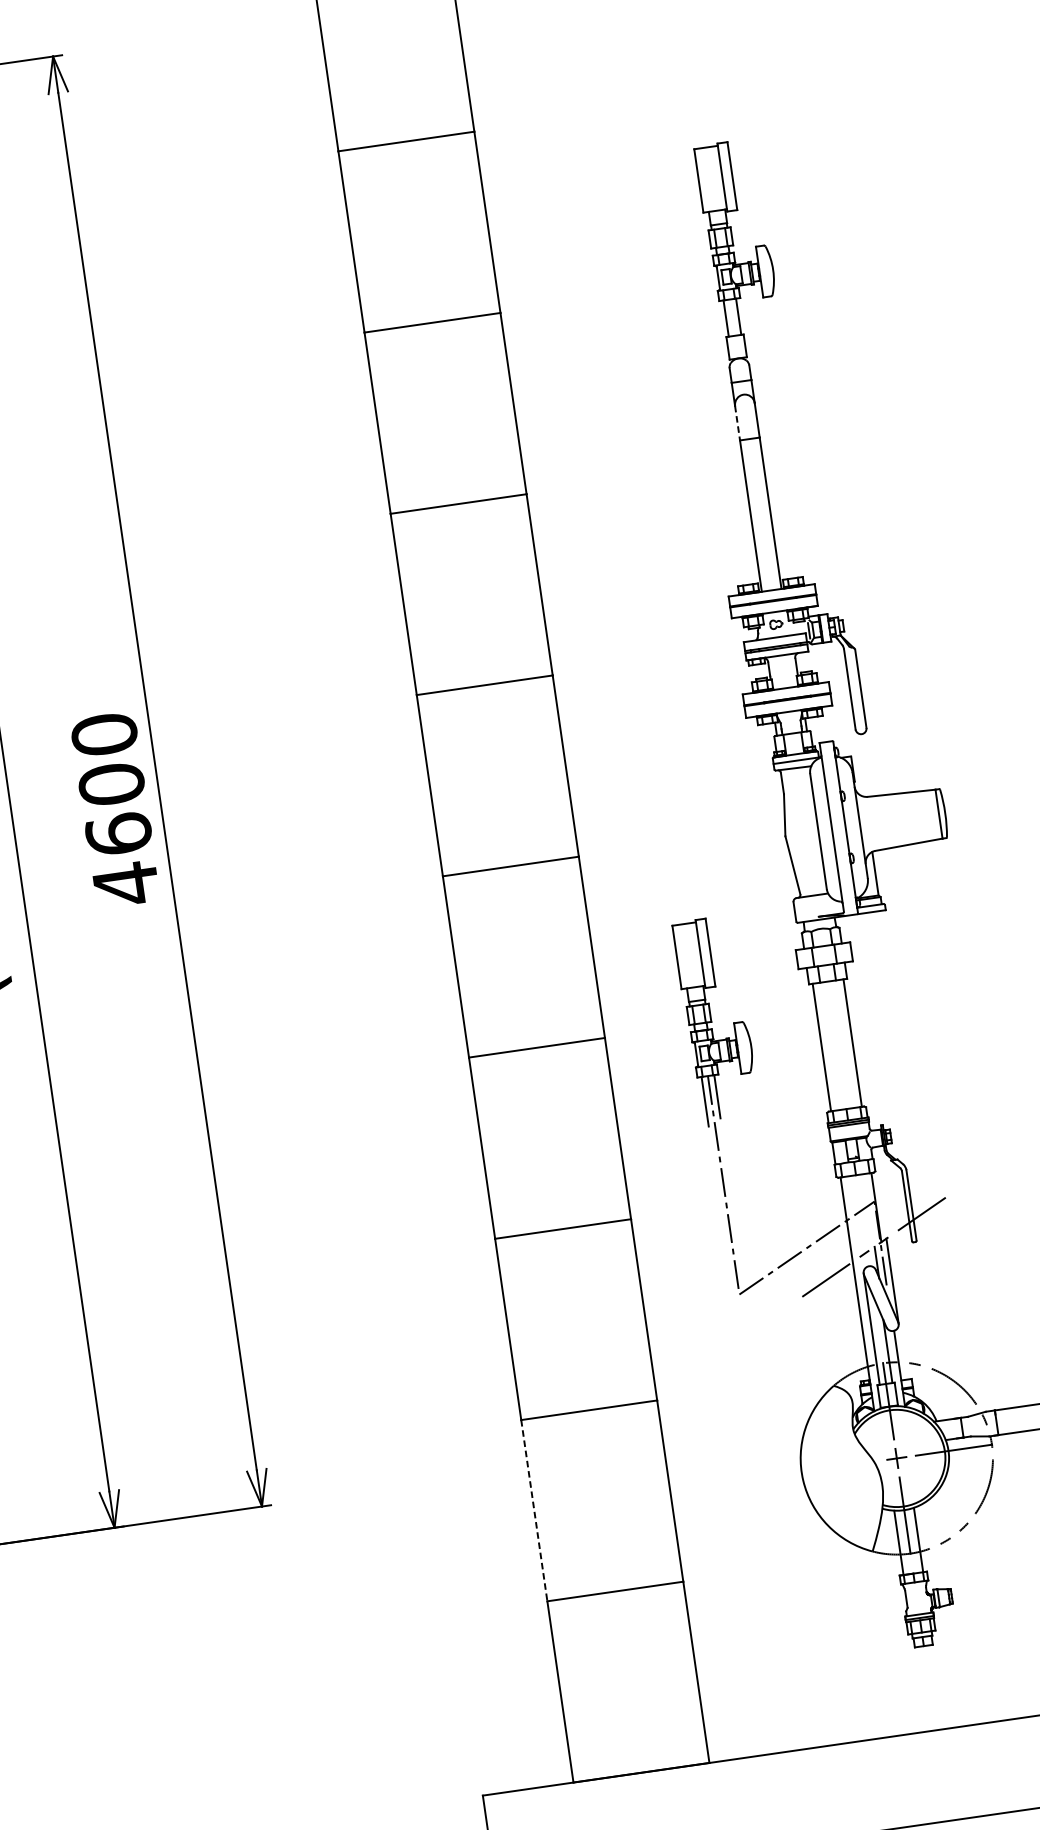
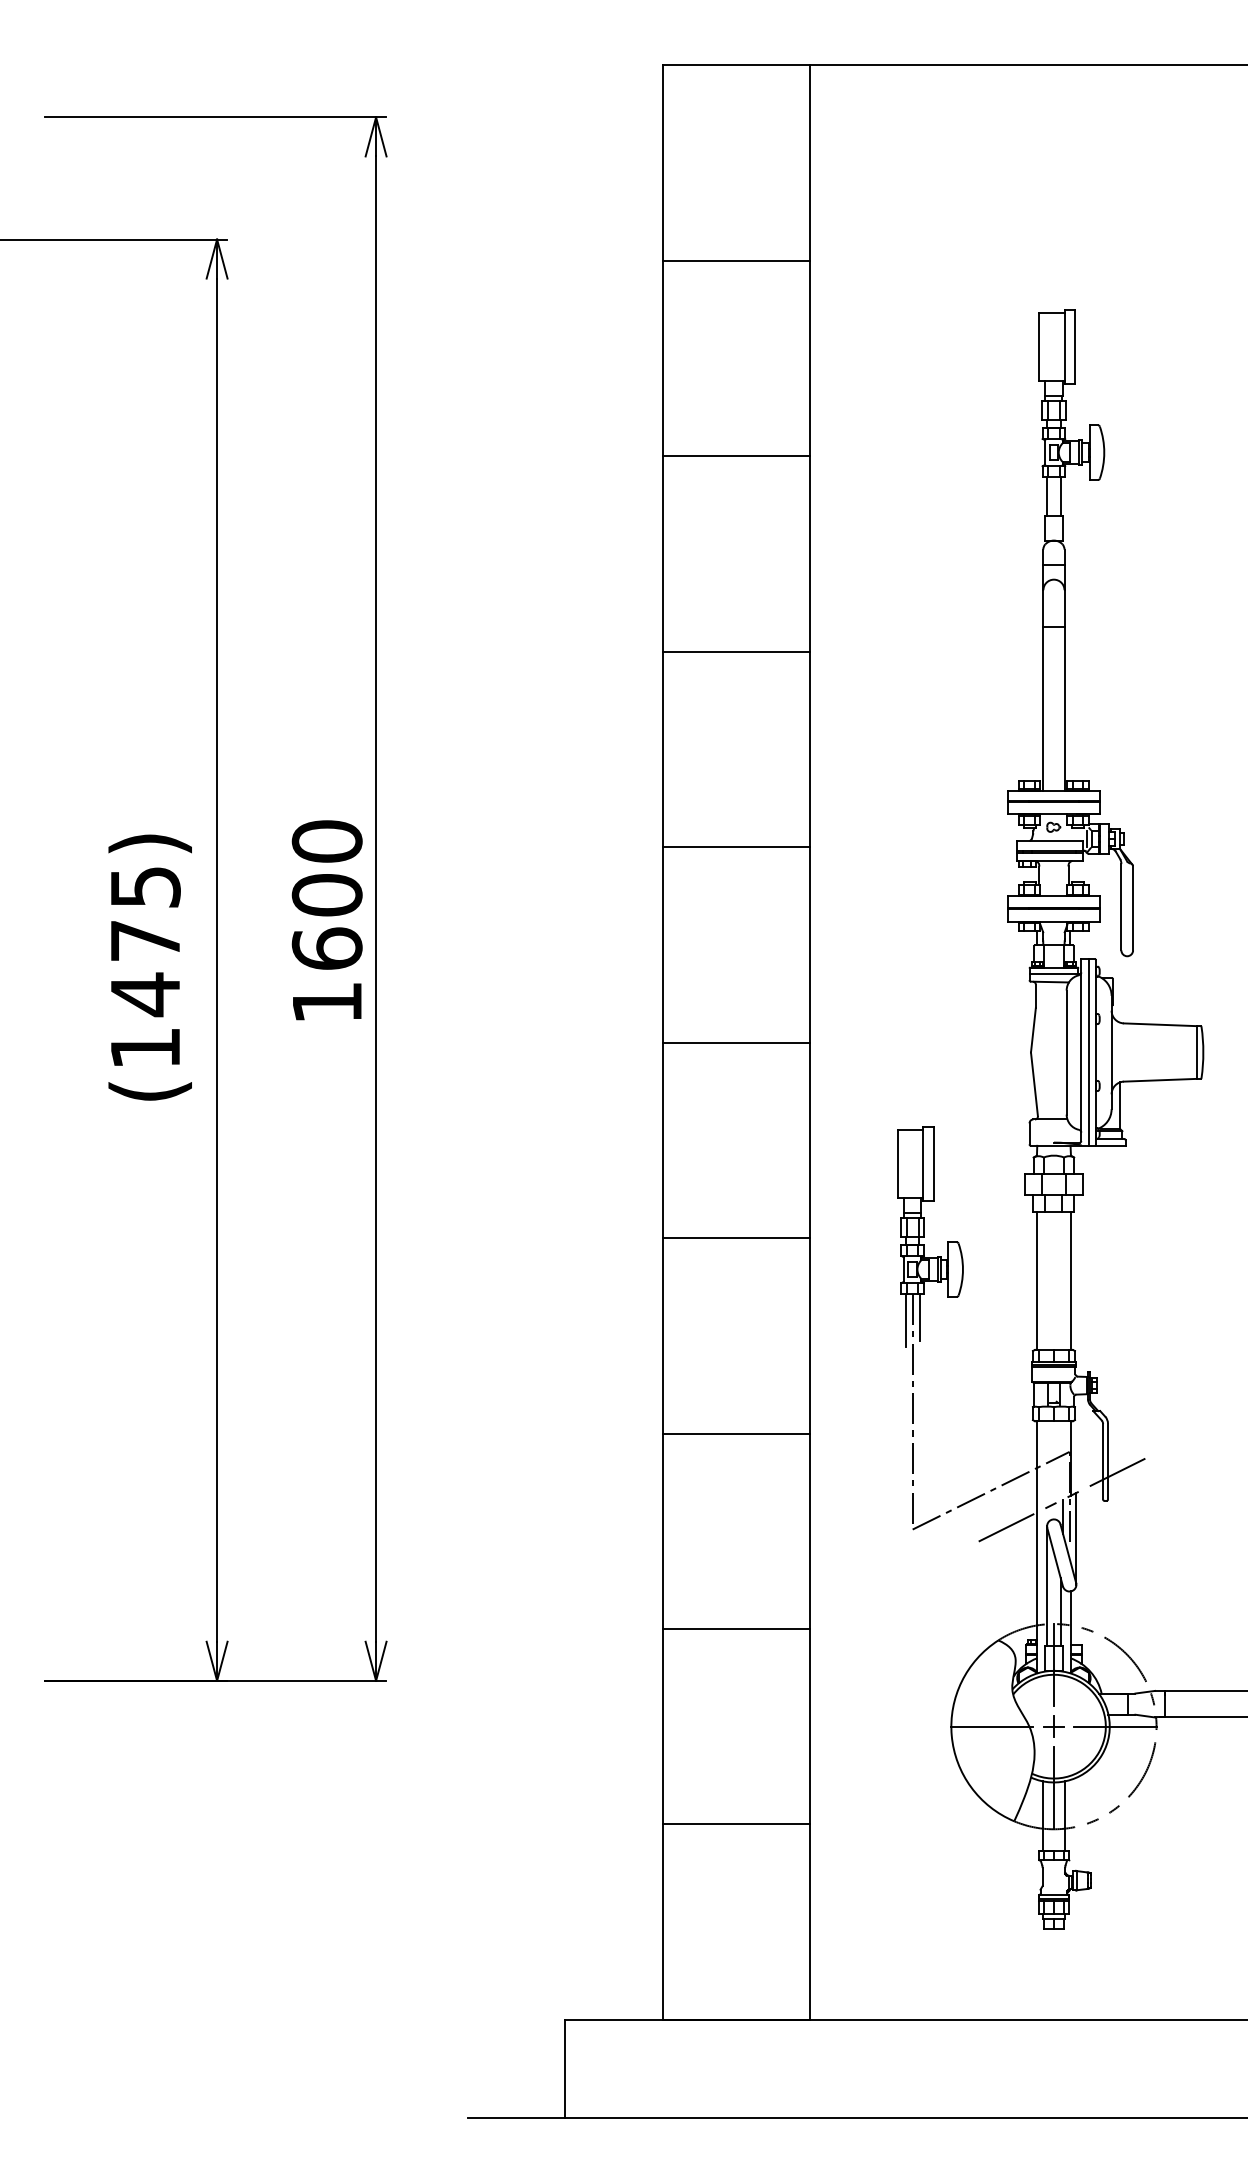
line: (737, 422) -> (1043, 608), dashed -> solid
line: (839, 828) -> (1089, 1052), added
text: (126, 883) -> (327, 1002), 4600 -> 1600
line: (839, 1466) -> (992, 1726), added
line: (534, 1510) -> (663, 1726), dashed -> solid

